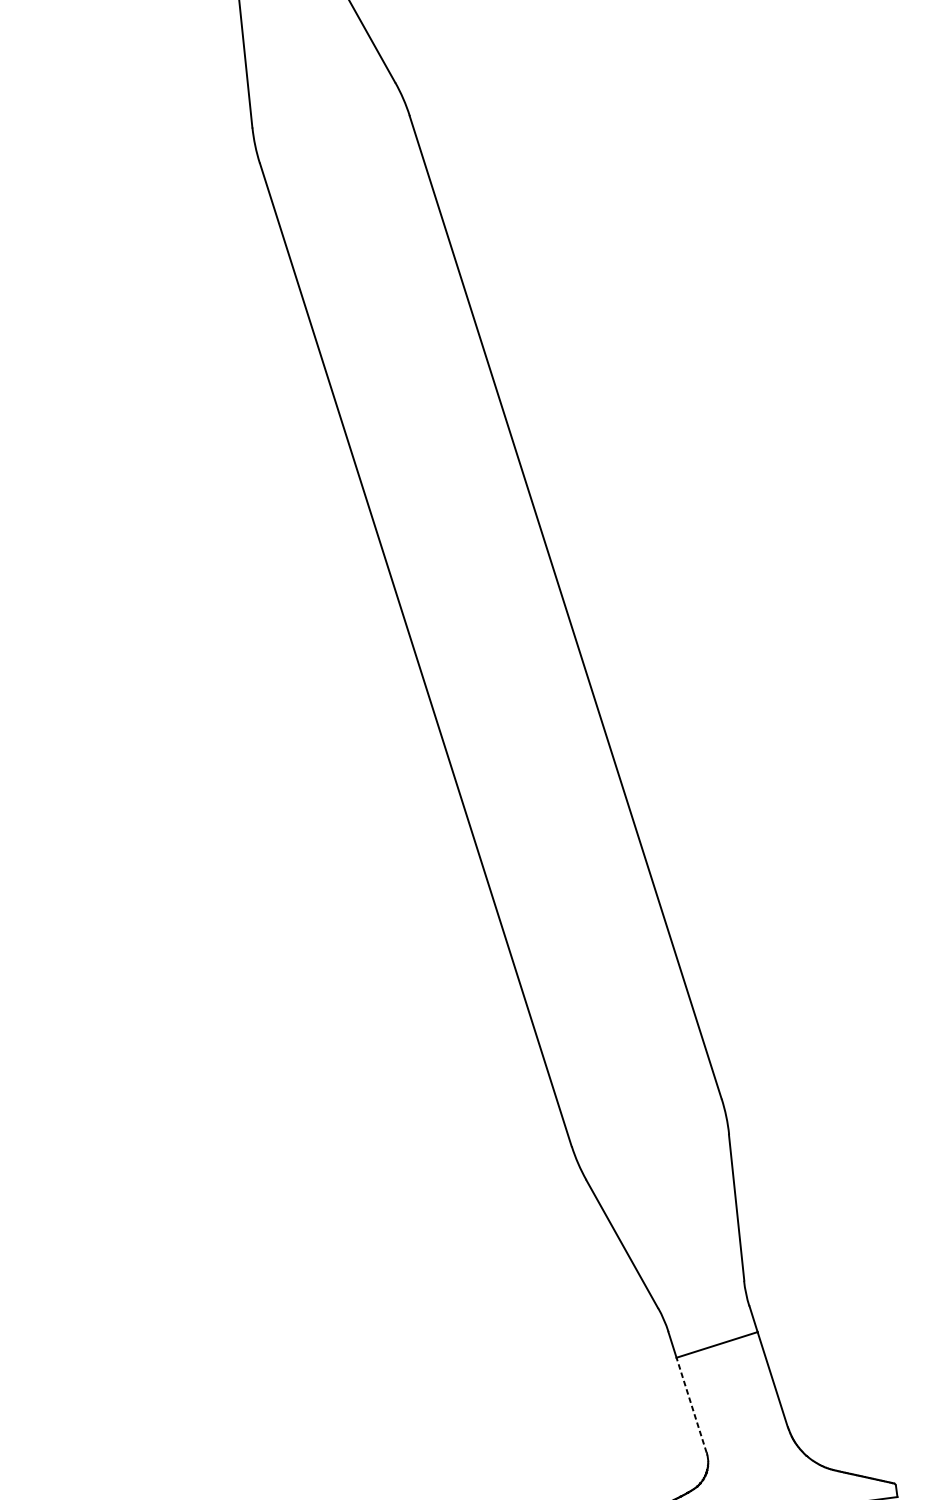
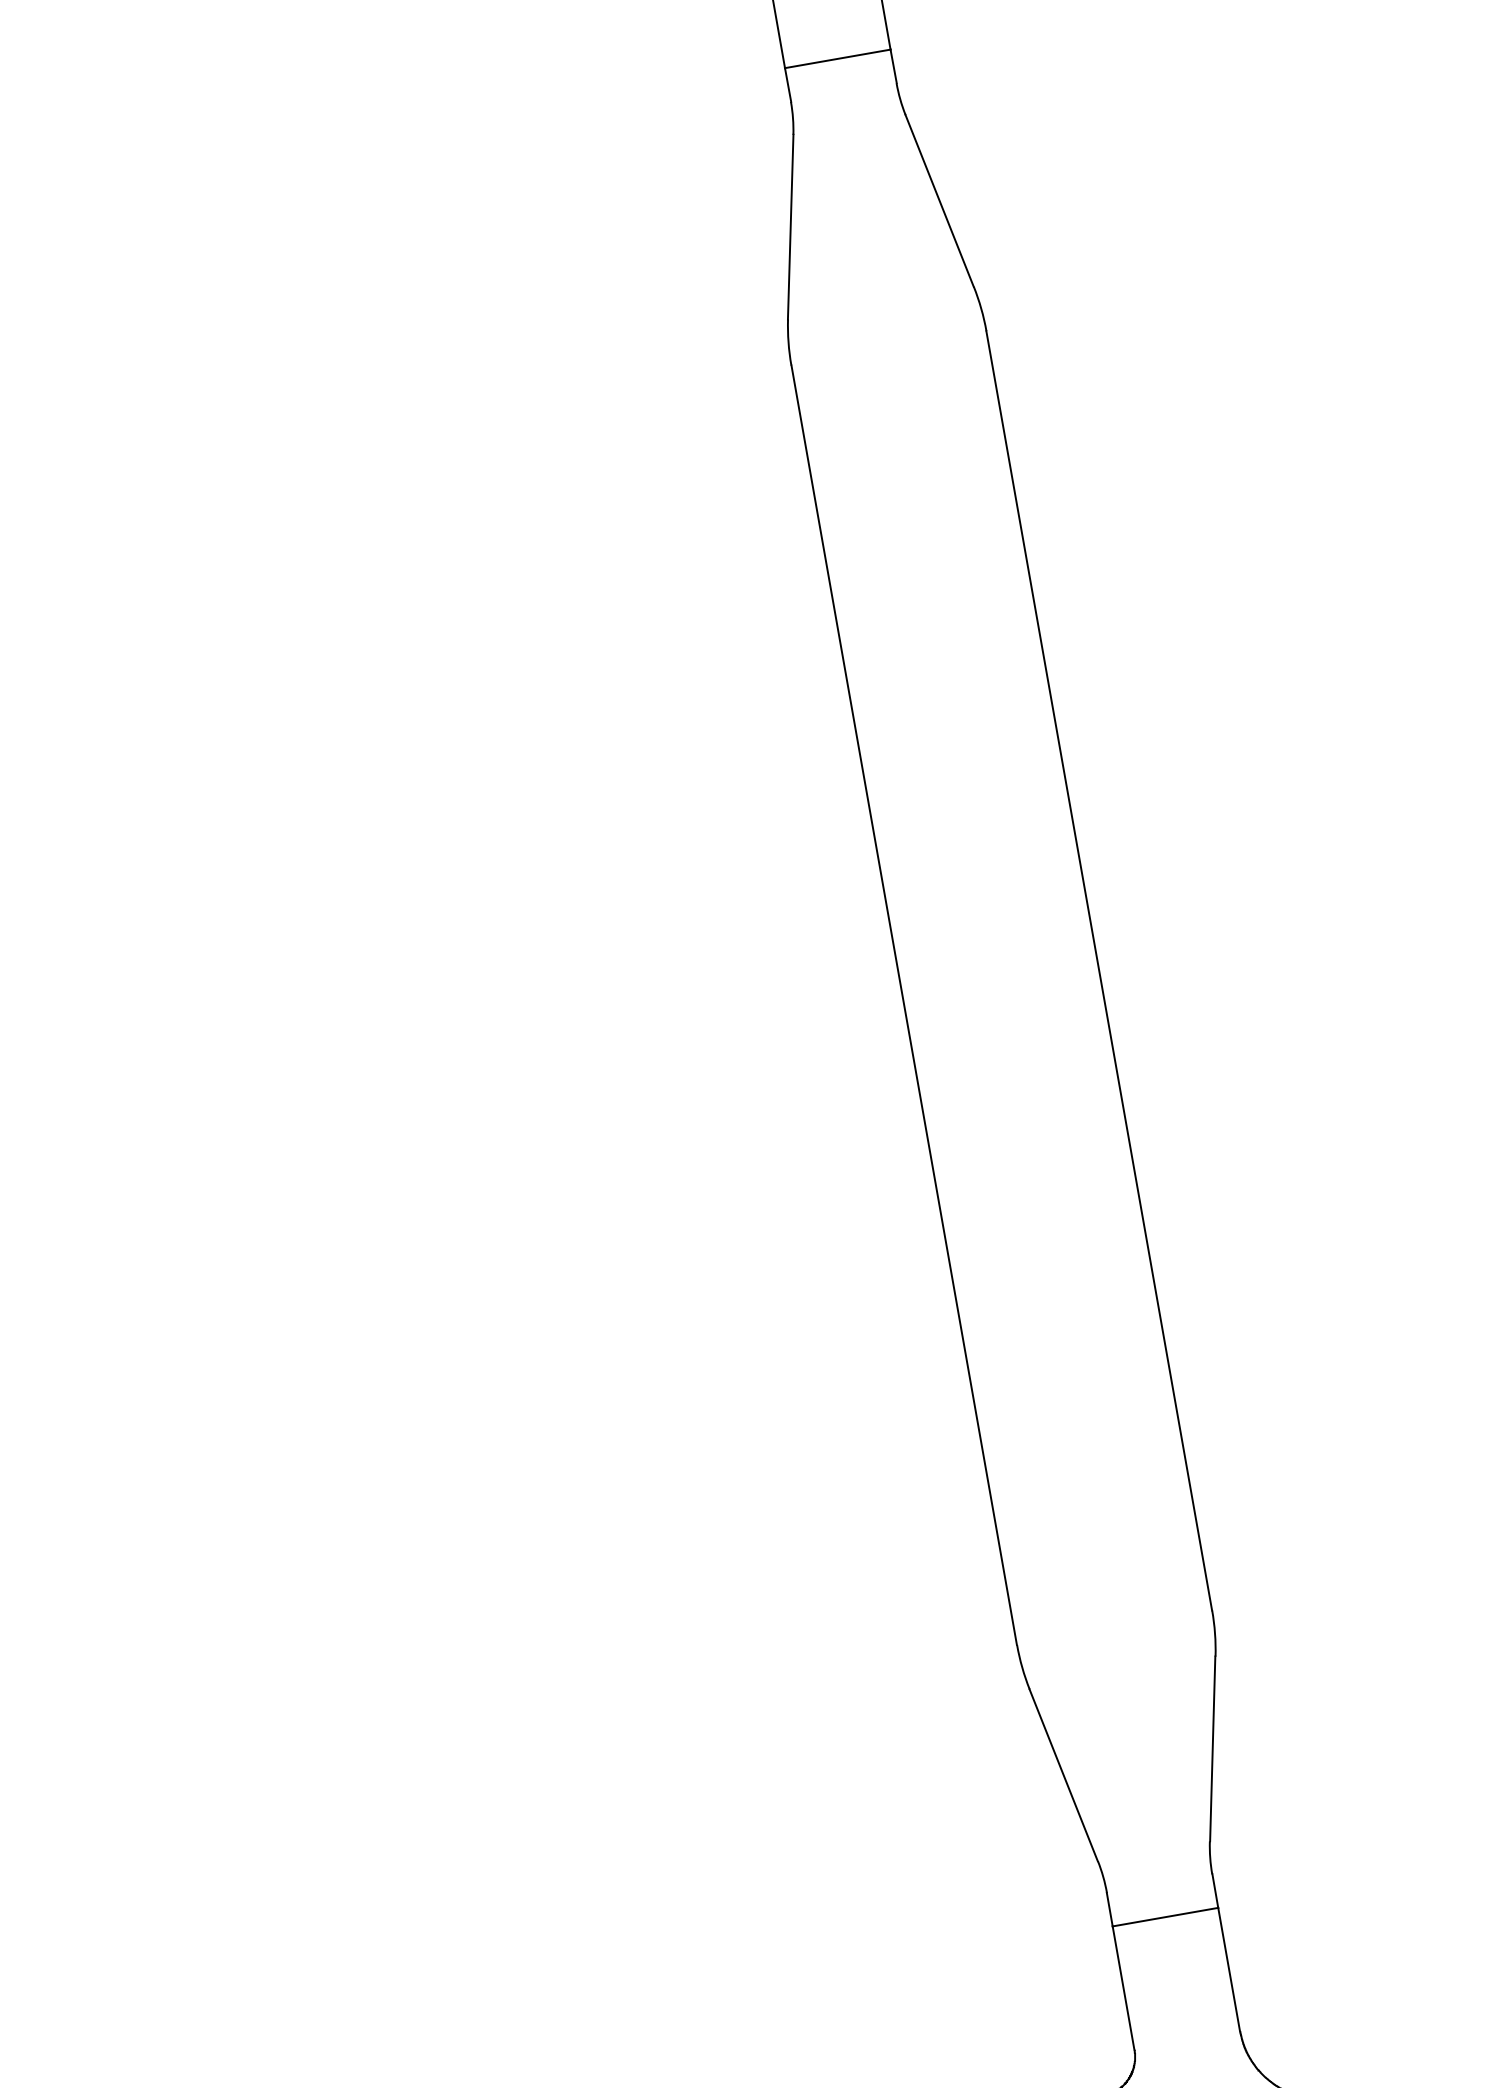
line: (691, 1405) -> (1123, 1988), dashed -> solid

